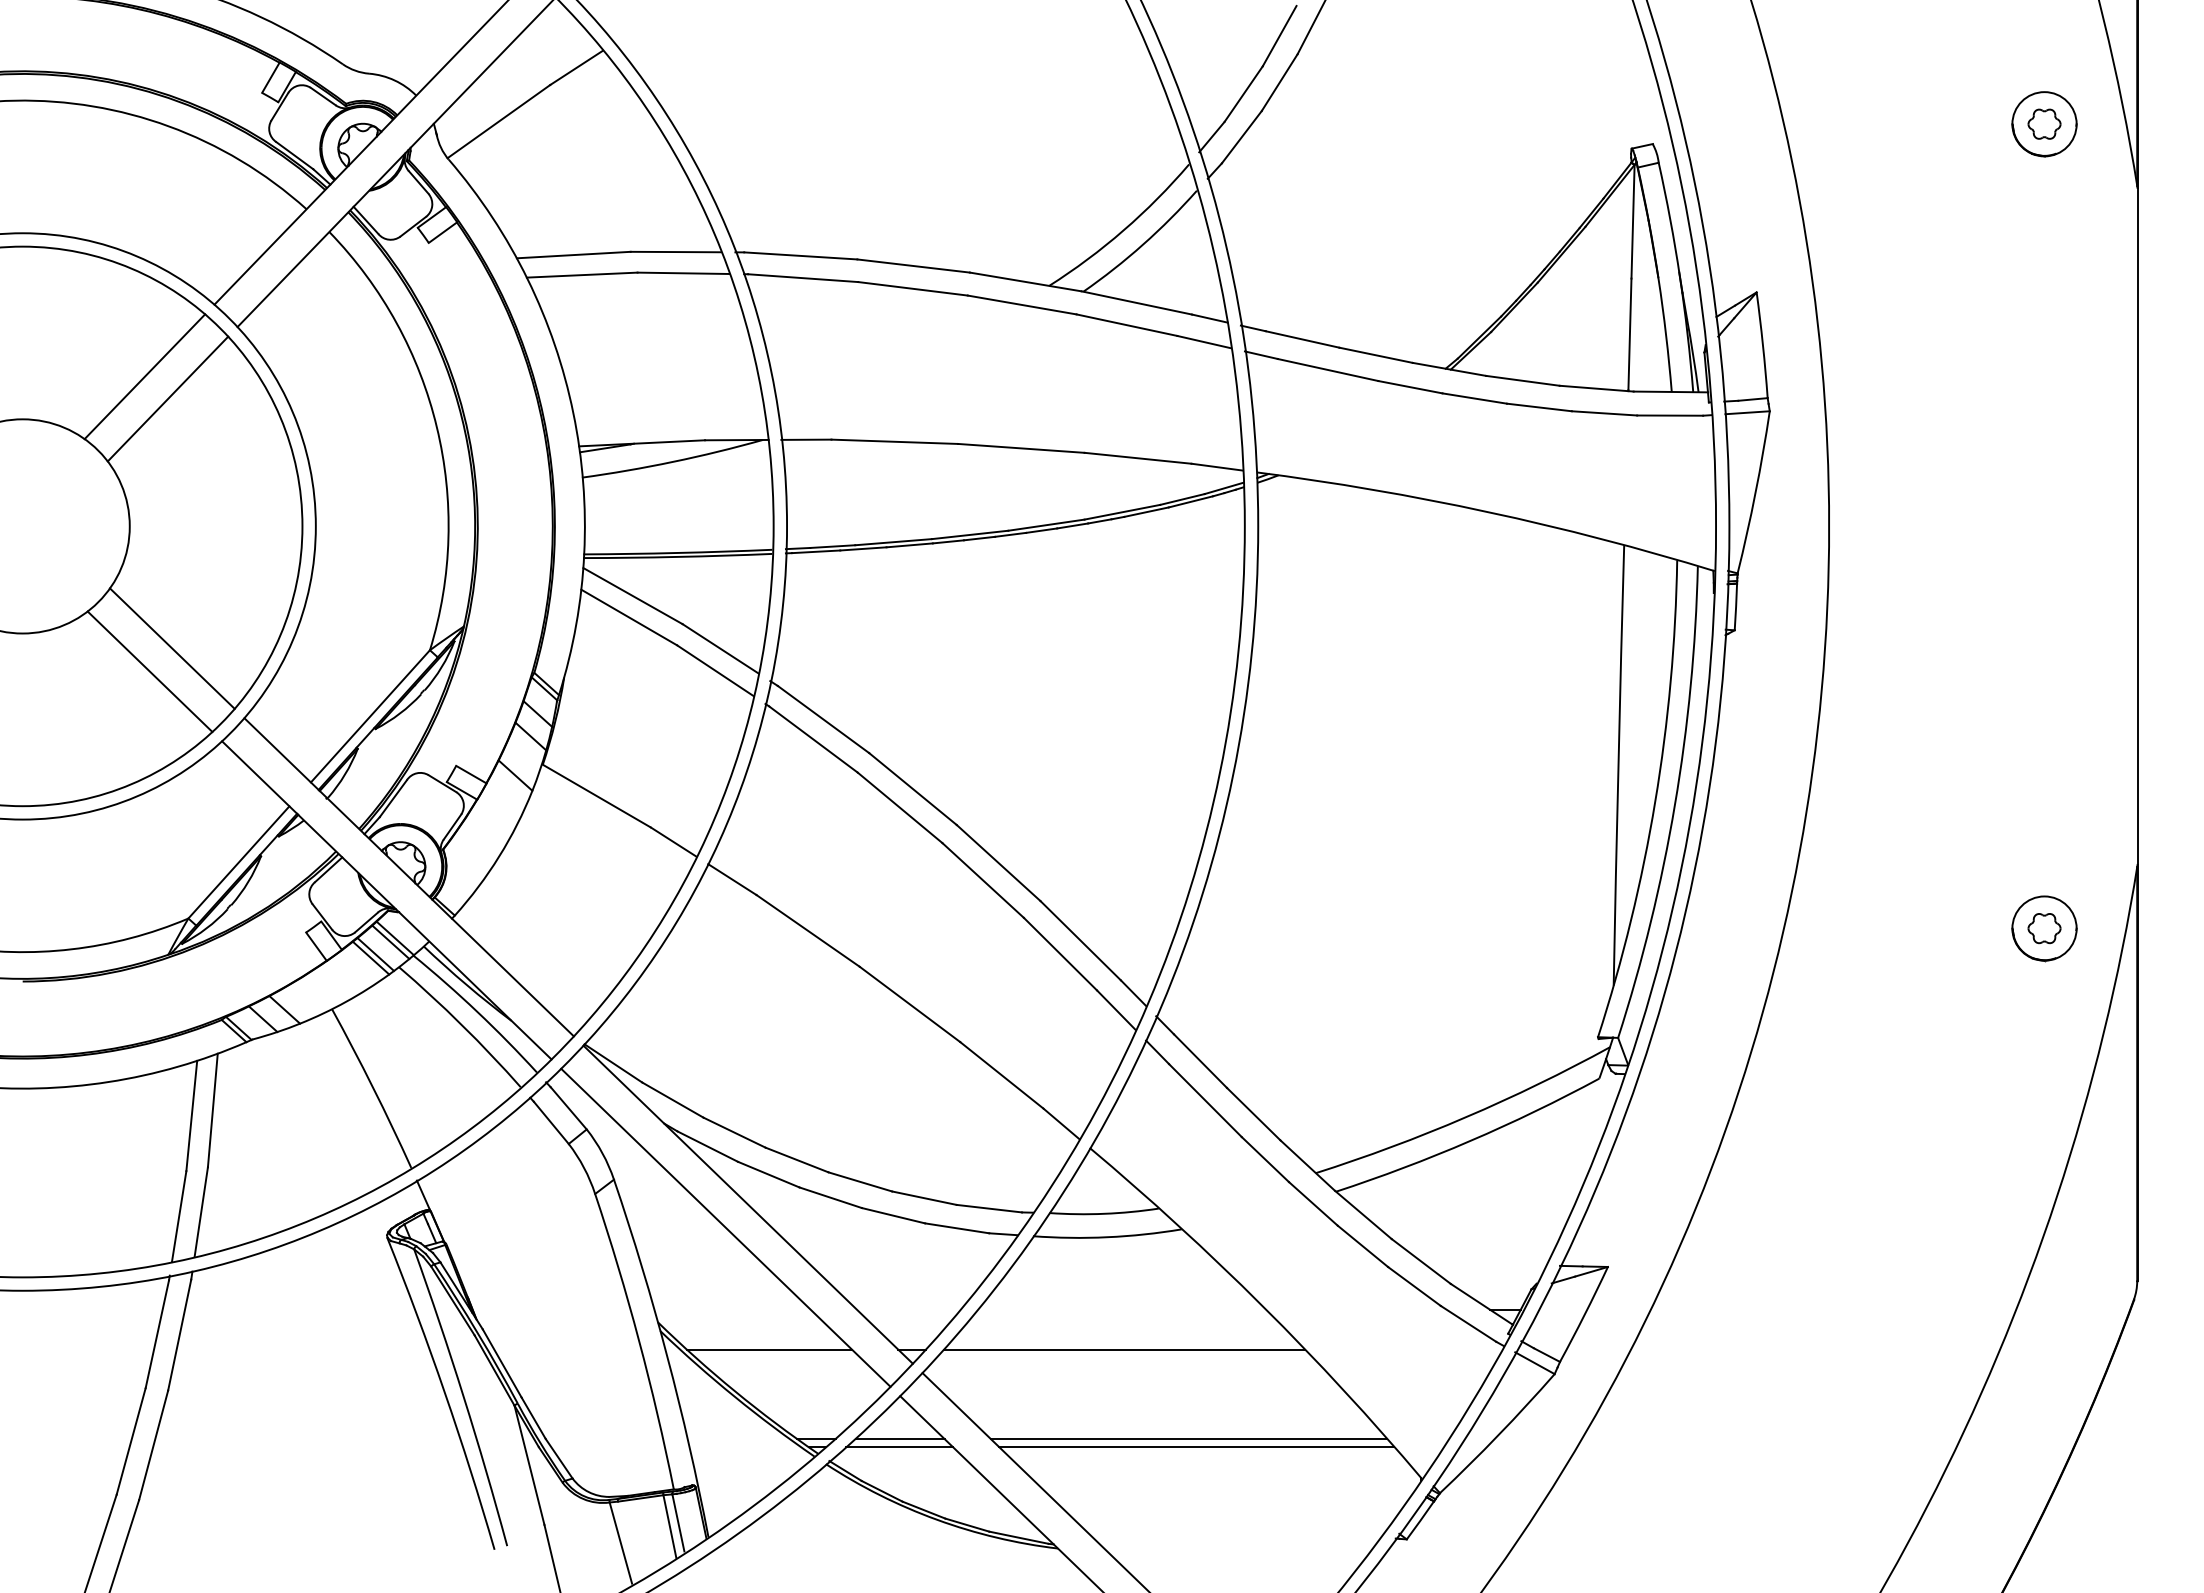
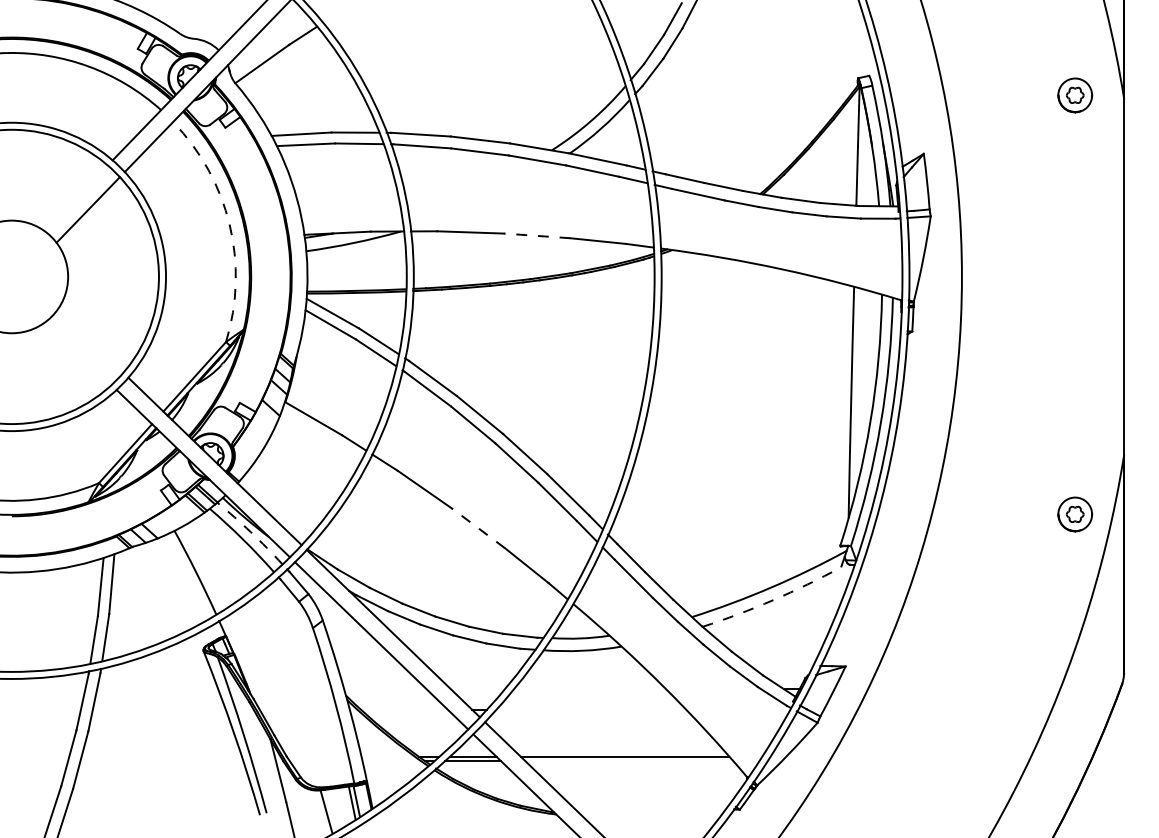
part: (2045, 124) -> (1075, 95), moved
line: (143, 377) -> (75, 198), removed
arc: (436, 426) -> (229, 224), solid -> dashed
line: (1020, 447) -> (536, 235), solid -> dashed
line: (172, 647) -> (90, 340), removed
line: (149, 671) -> (78, 353), removed
part: (2045, 928) -> (1075, 514), moved
line: (909, 1004) -> (478, 528), solid -> dashed
arc: (476, 1012) -> (250, 532), solid -> dashed
arc: (1470, 1141) -> (773, 600), solid -> dashed
line: (769, 1348) -> (404, 709), removed
line: (1124, 1348) -> (591, 709), removed
line: (1197, 1447) -> (629, 761), removed

